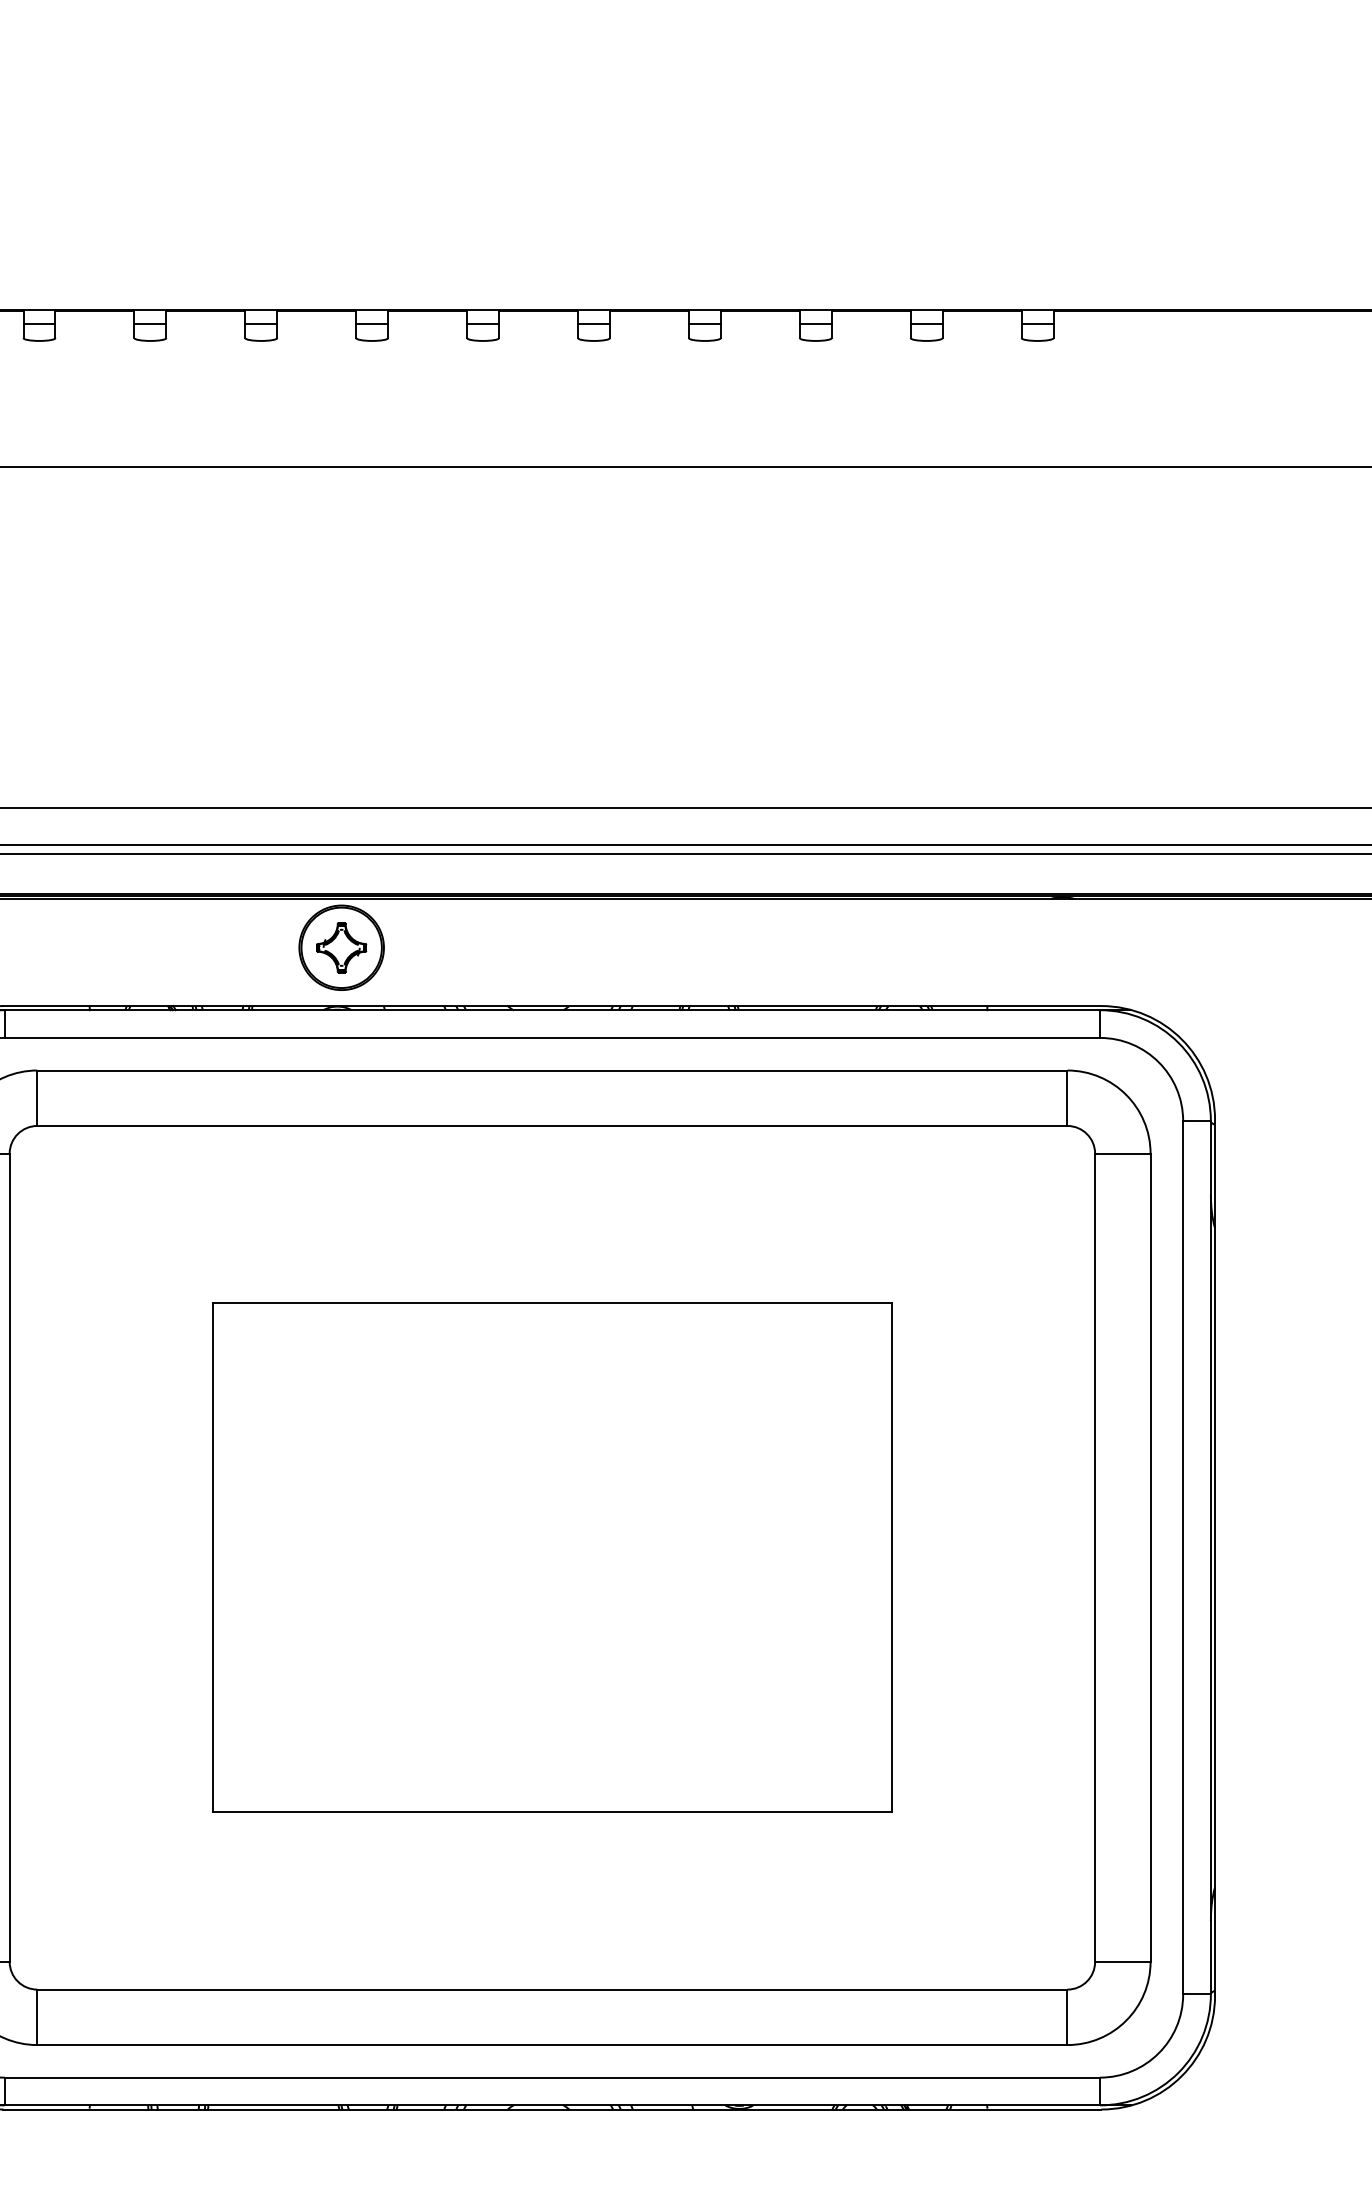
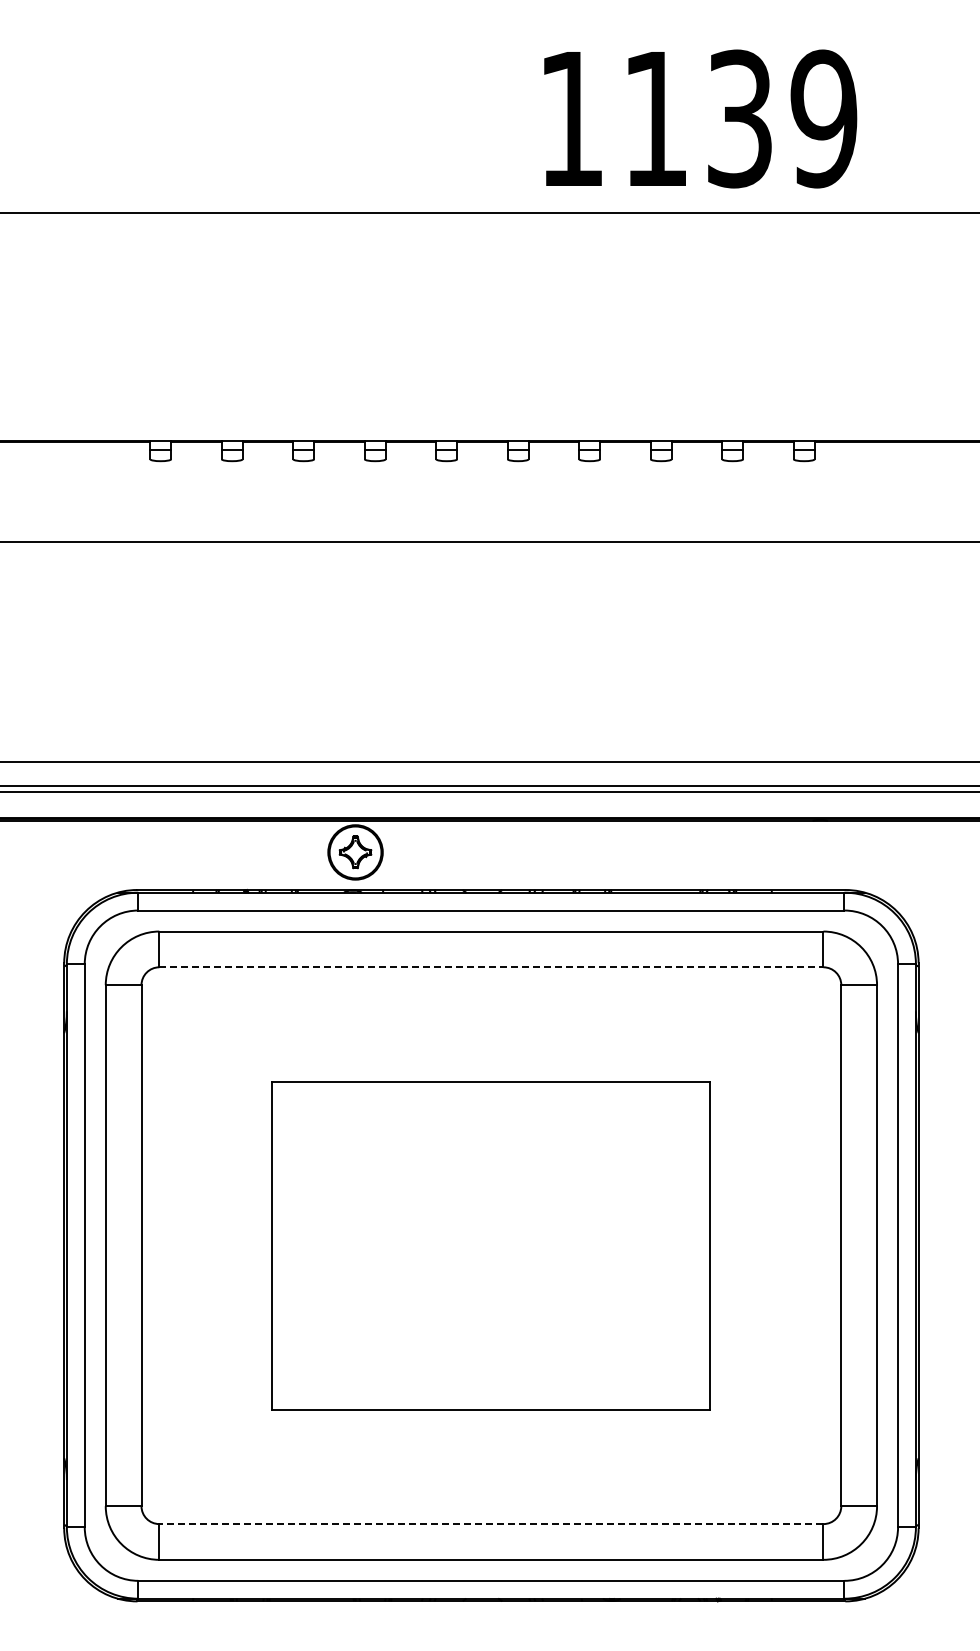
line: (552, 1126) -> (491, 967), solid -> dashed
line: (550, 1990) -> (490, 1524), solid -> dashed

